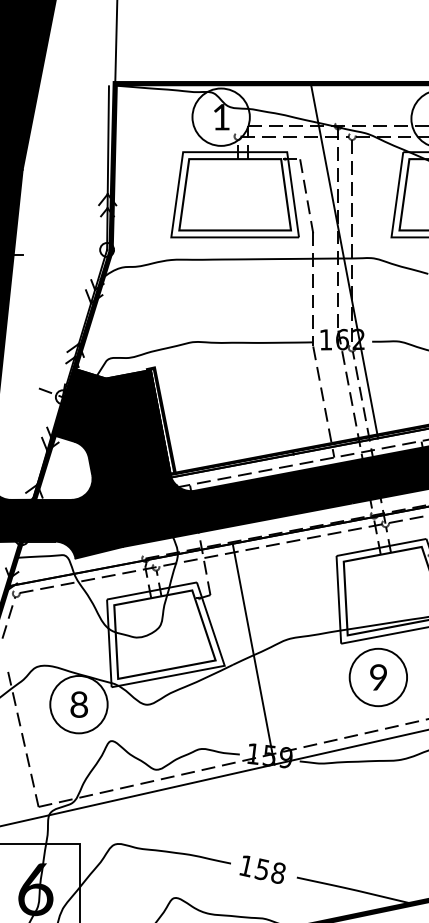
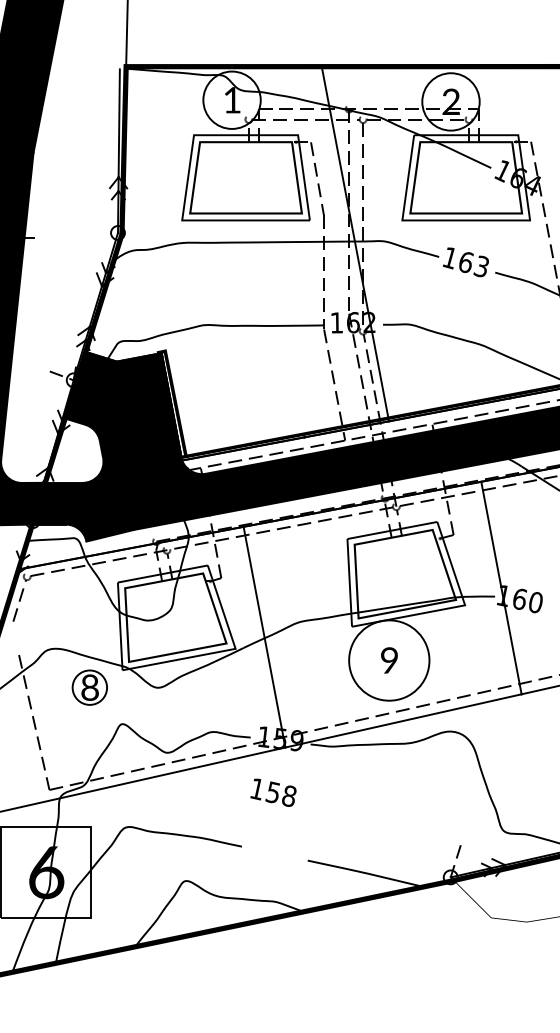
circle: (377, 677) -> (388, 660), size x1.4
circle: (78, 704) -> (89, 687), size x0.6
text: (262, 869) -> (273, 792), moved

